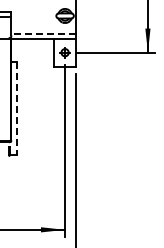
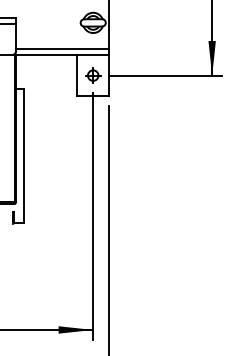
line: (43, 34) -> (62, 49), dashed -> solid
line: (17, 108) -> (24, 155), dashed -> solid

